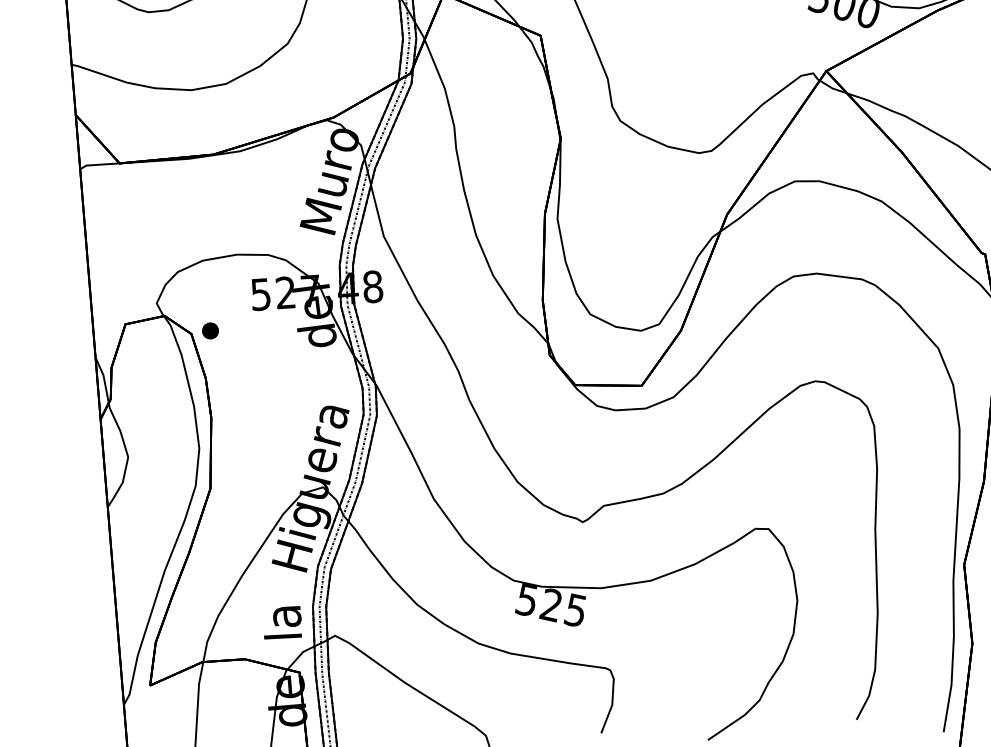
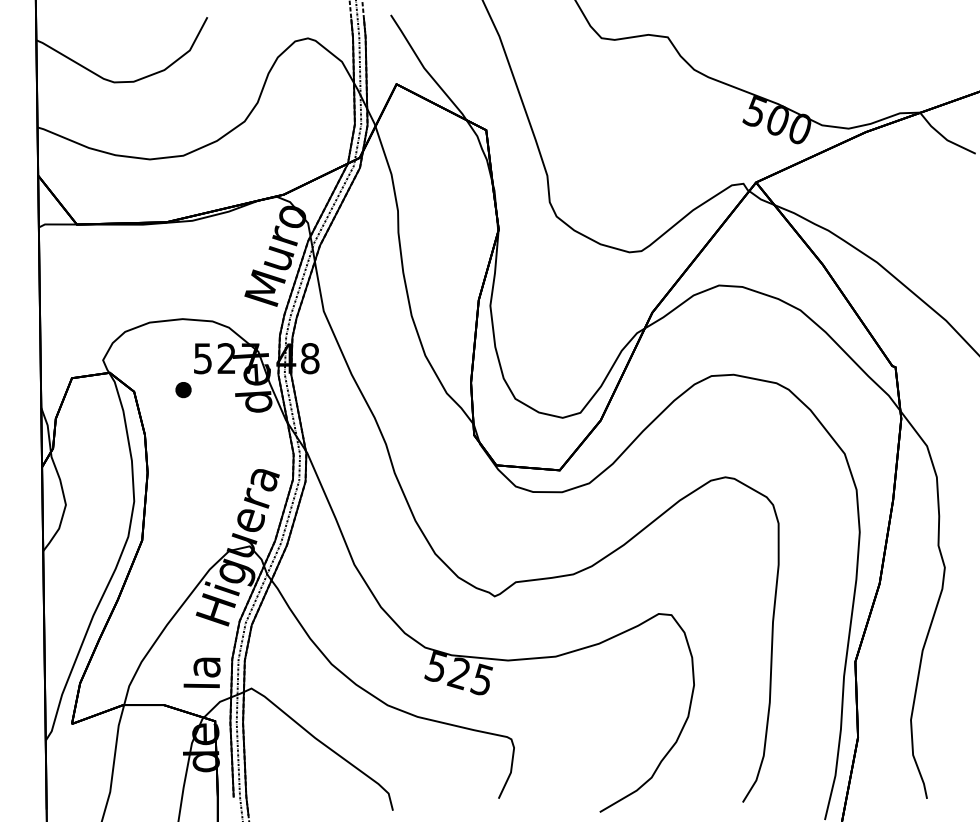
part: (210, 331) -> (183, 390), moved

